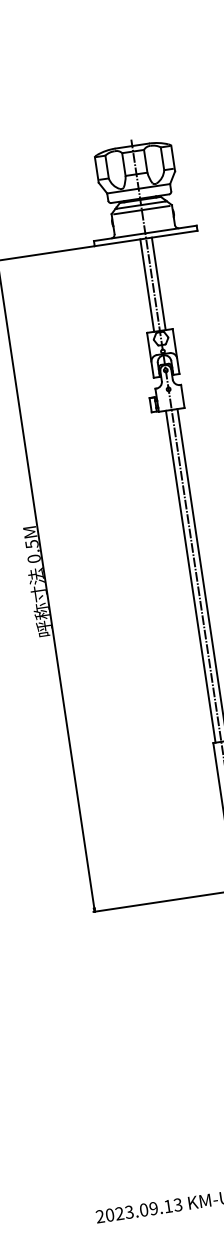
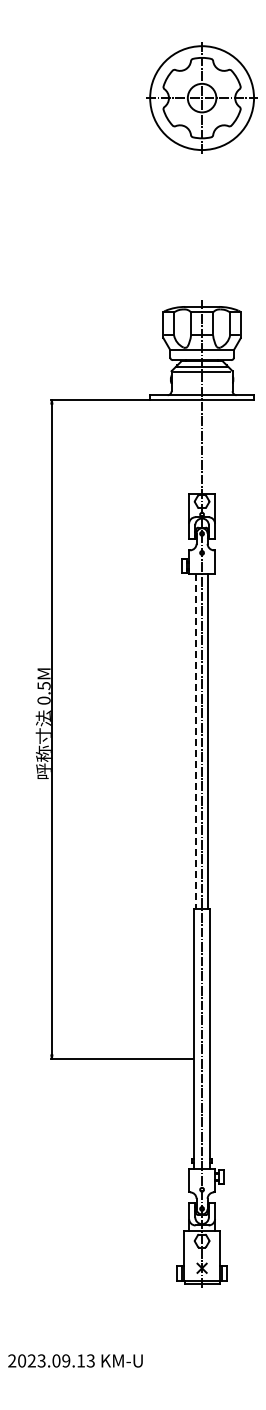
line: (158, 283) -> (207, 446), removed
line: (147, 284) -> (196, 446), removed
line: (190, 576) -> (196, 741), solid -> dashed

